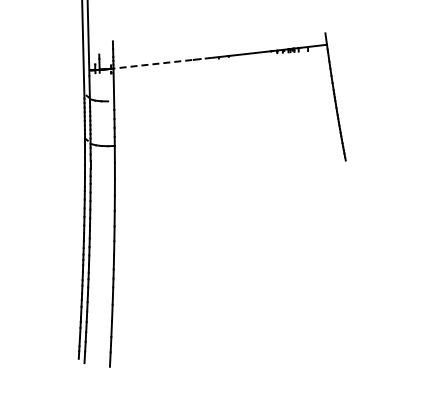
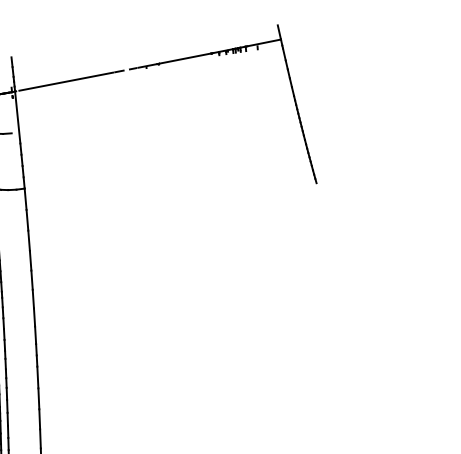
line: (154, 64) -> (66, 82), dashed -> solid

